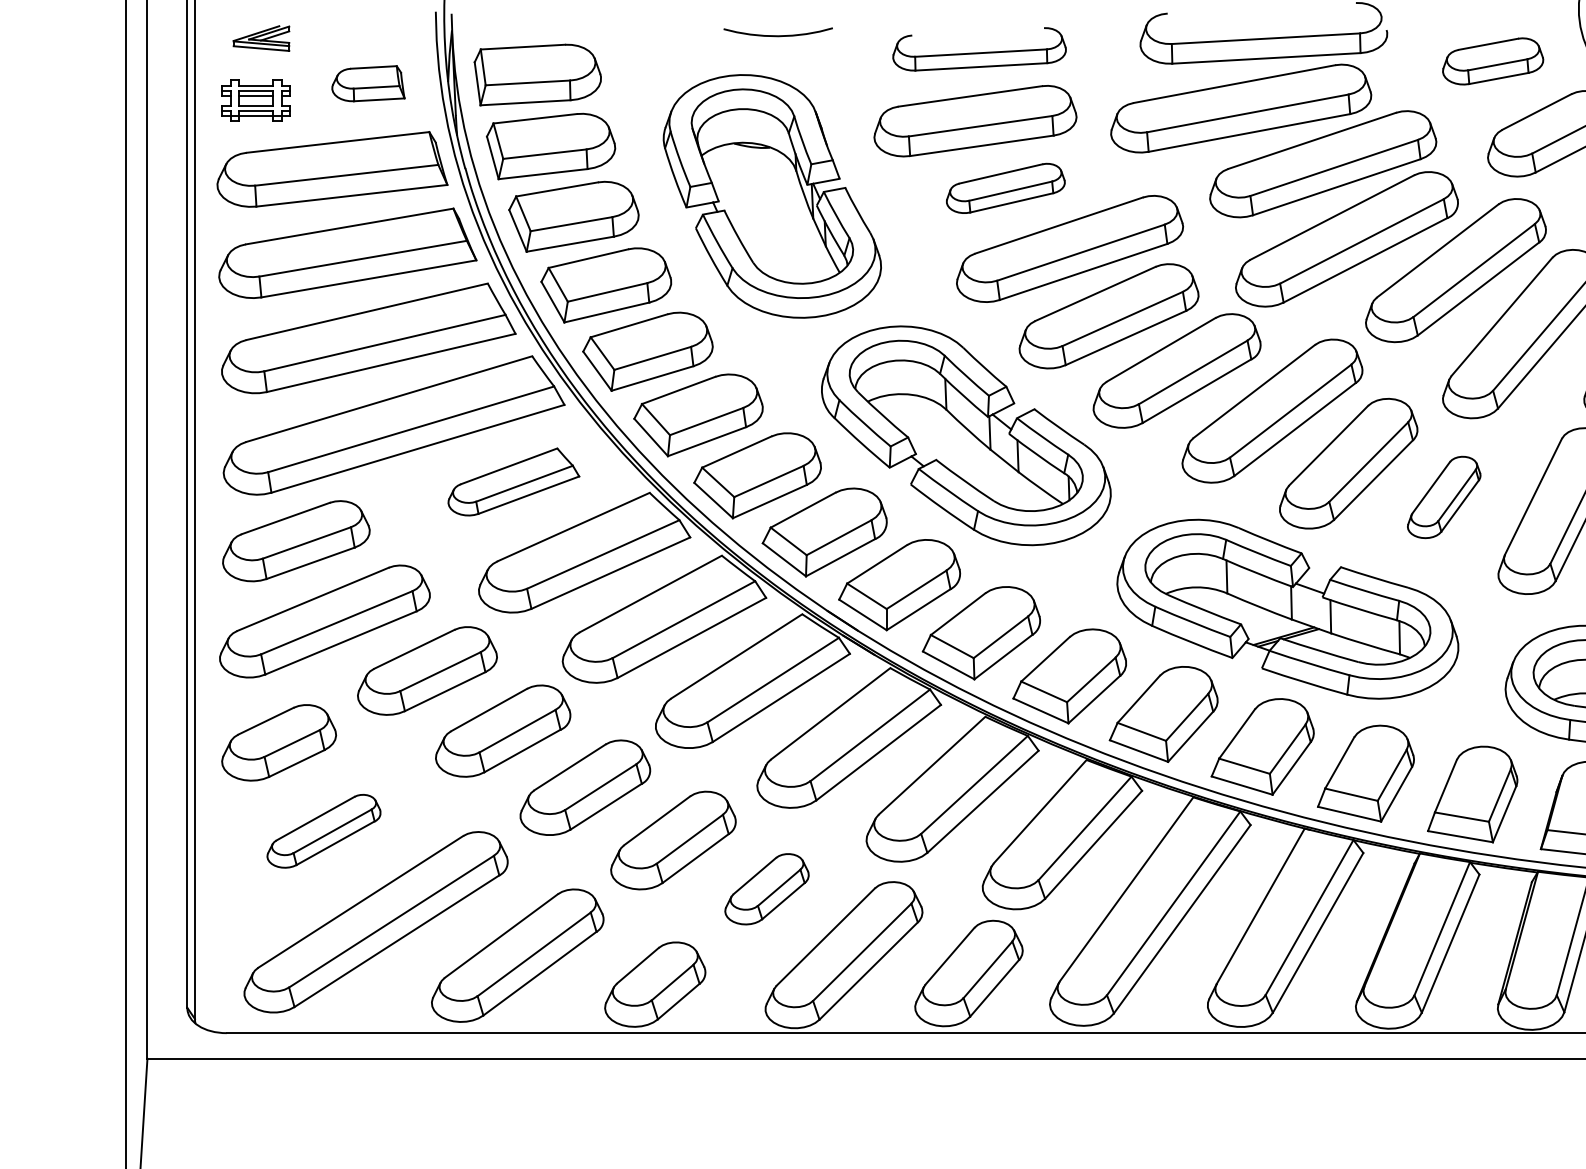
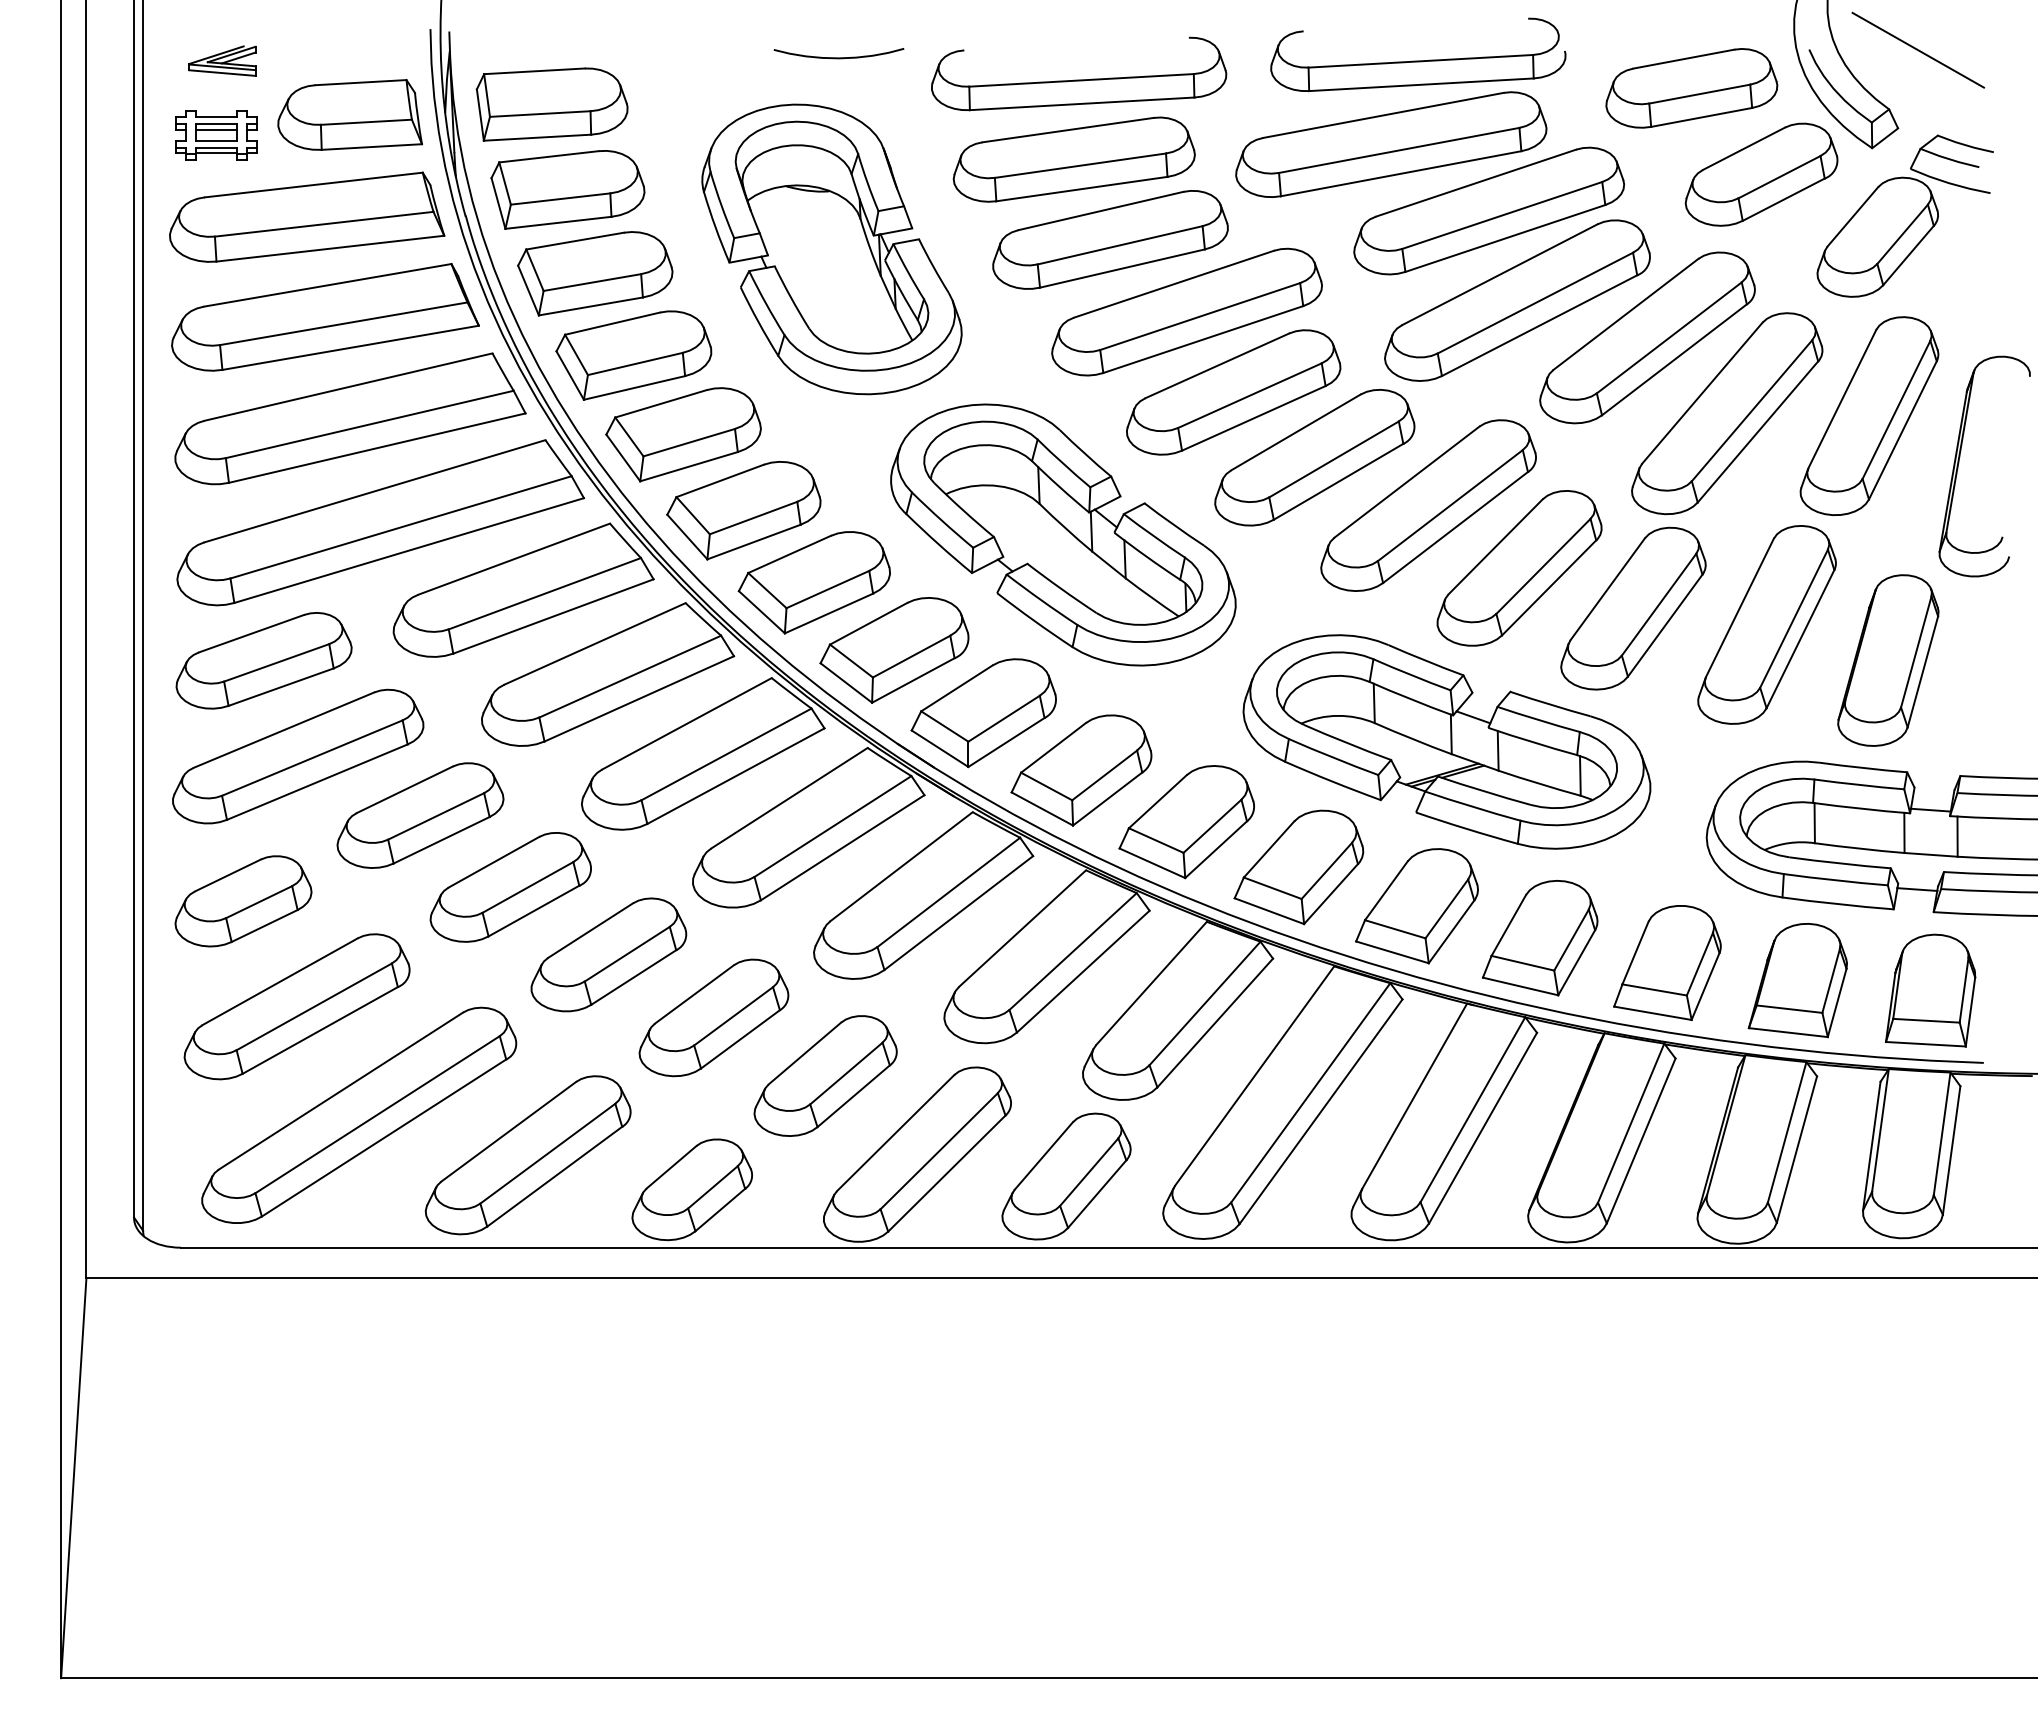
part: (979, 48) -> (1079, 73), size x1.43
part: (1492, 61) -> (1691, 88), size x1.43
part: (367, 83) -> (349, 114), size x1.67
part: (1005, 188) -> (1110, 239), size x1.67
part: (513, 481) -> (523, 589), size x1.67
part: (1444, 497) -> (1633, 608), size x1.67
part: (323, 830) -> (296, 1006), size x1.67
part: (766, 888) -> (825, 1075), size x1.43

